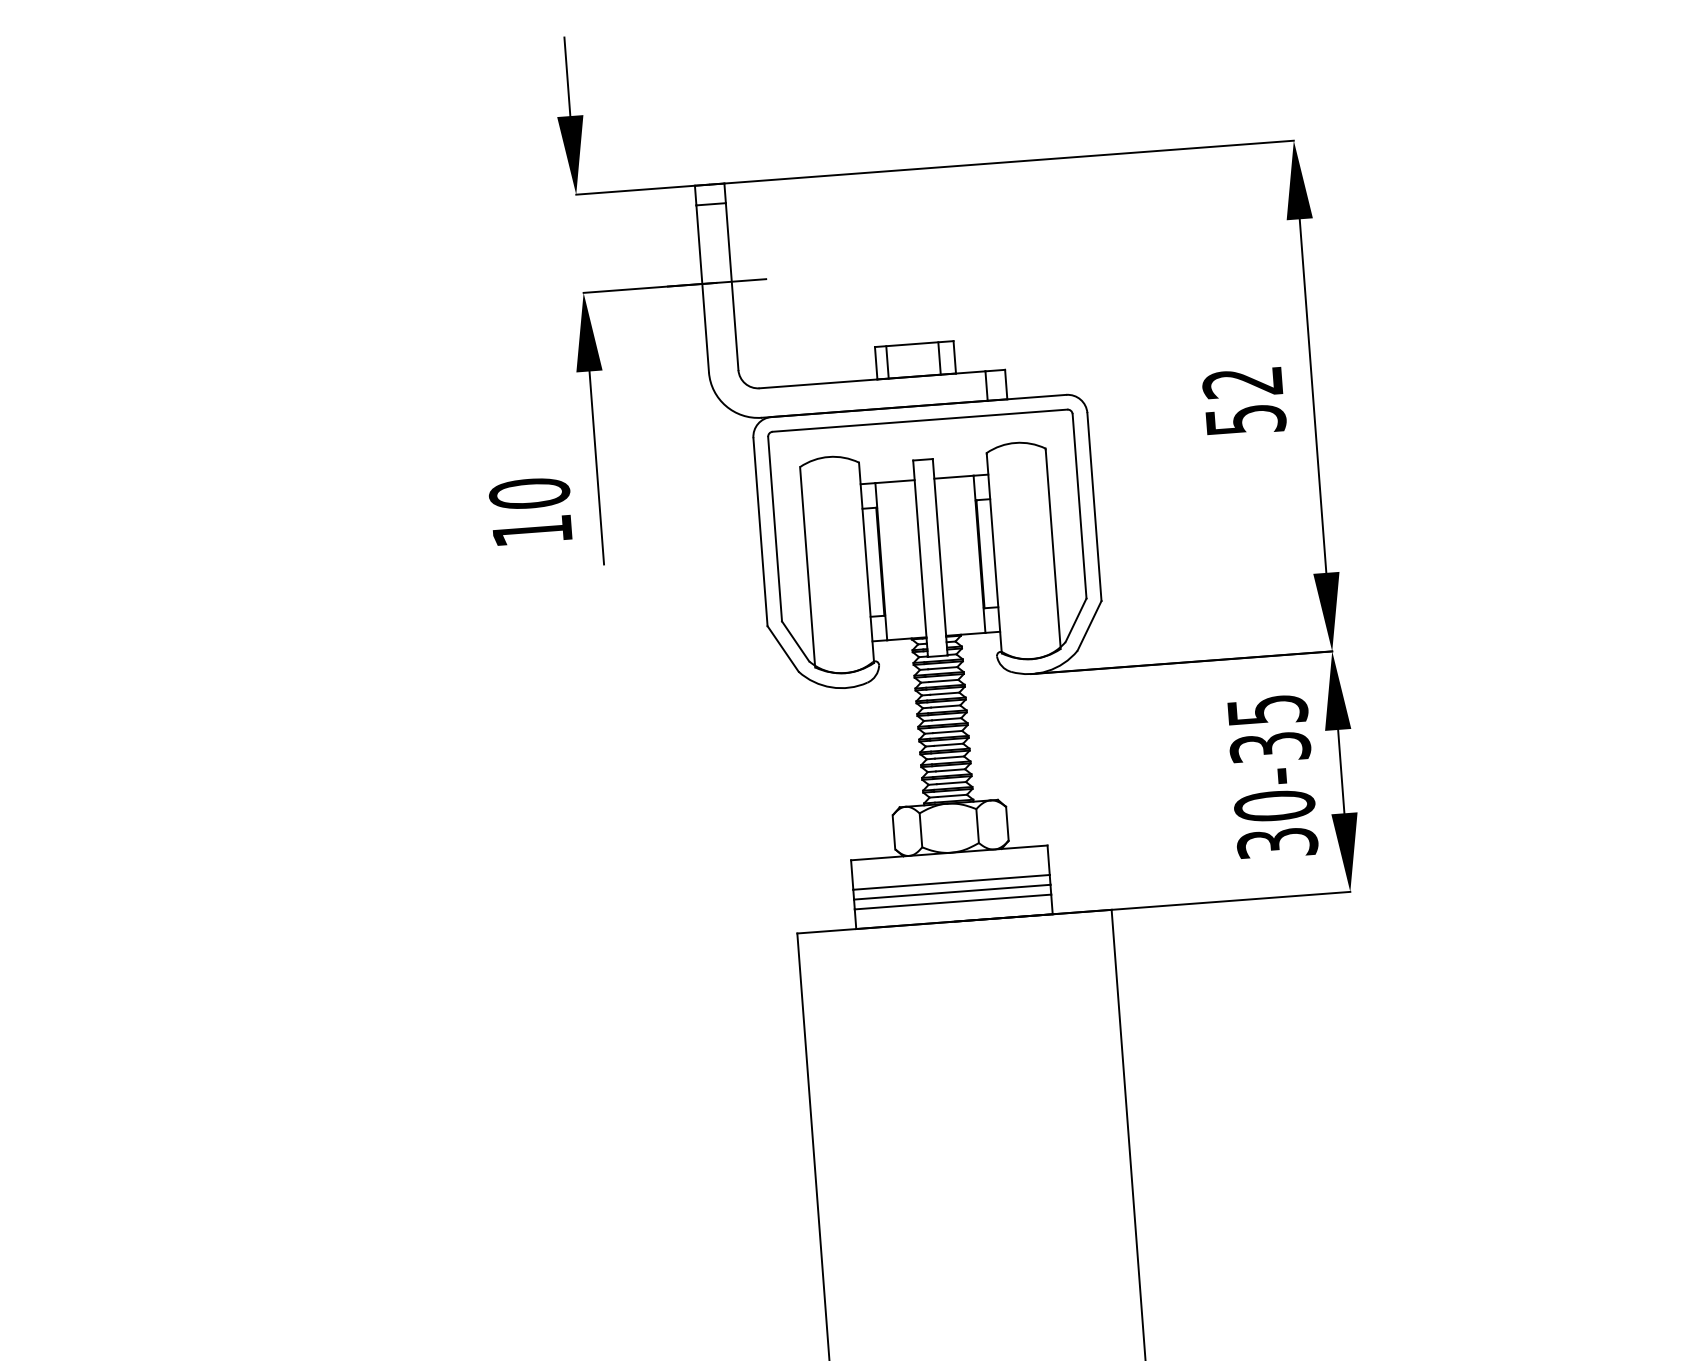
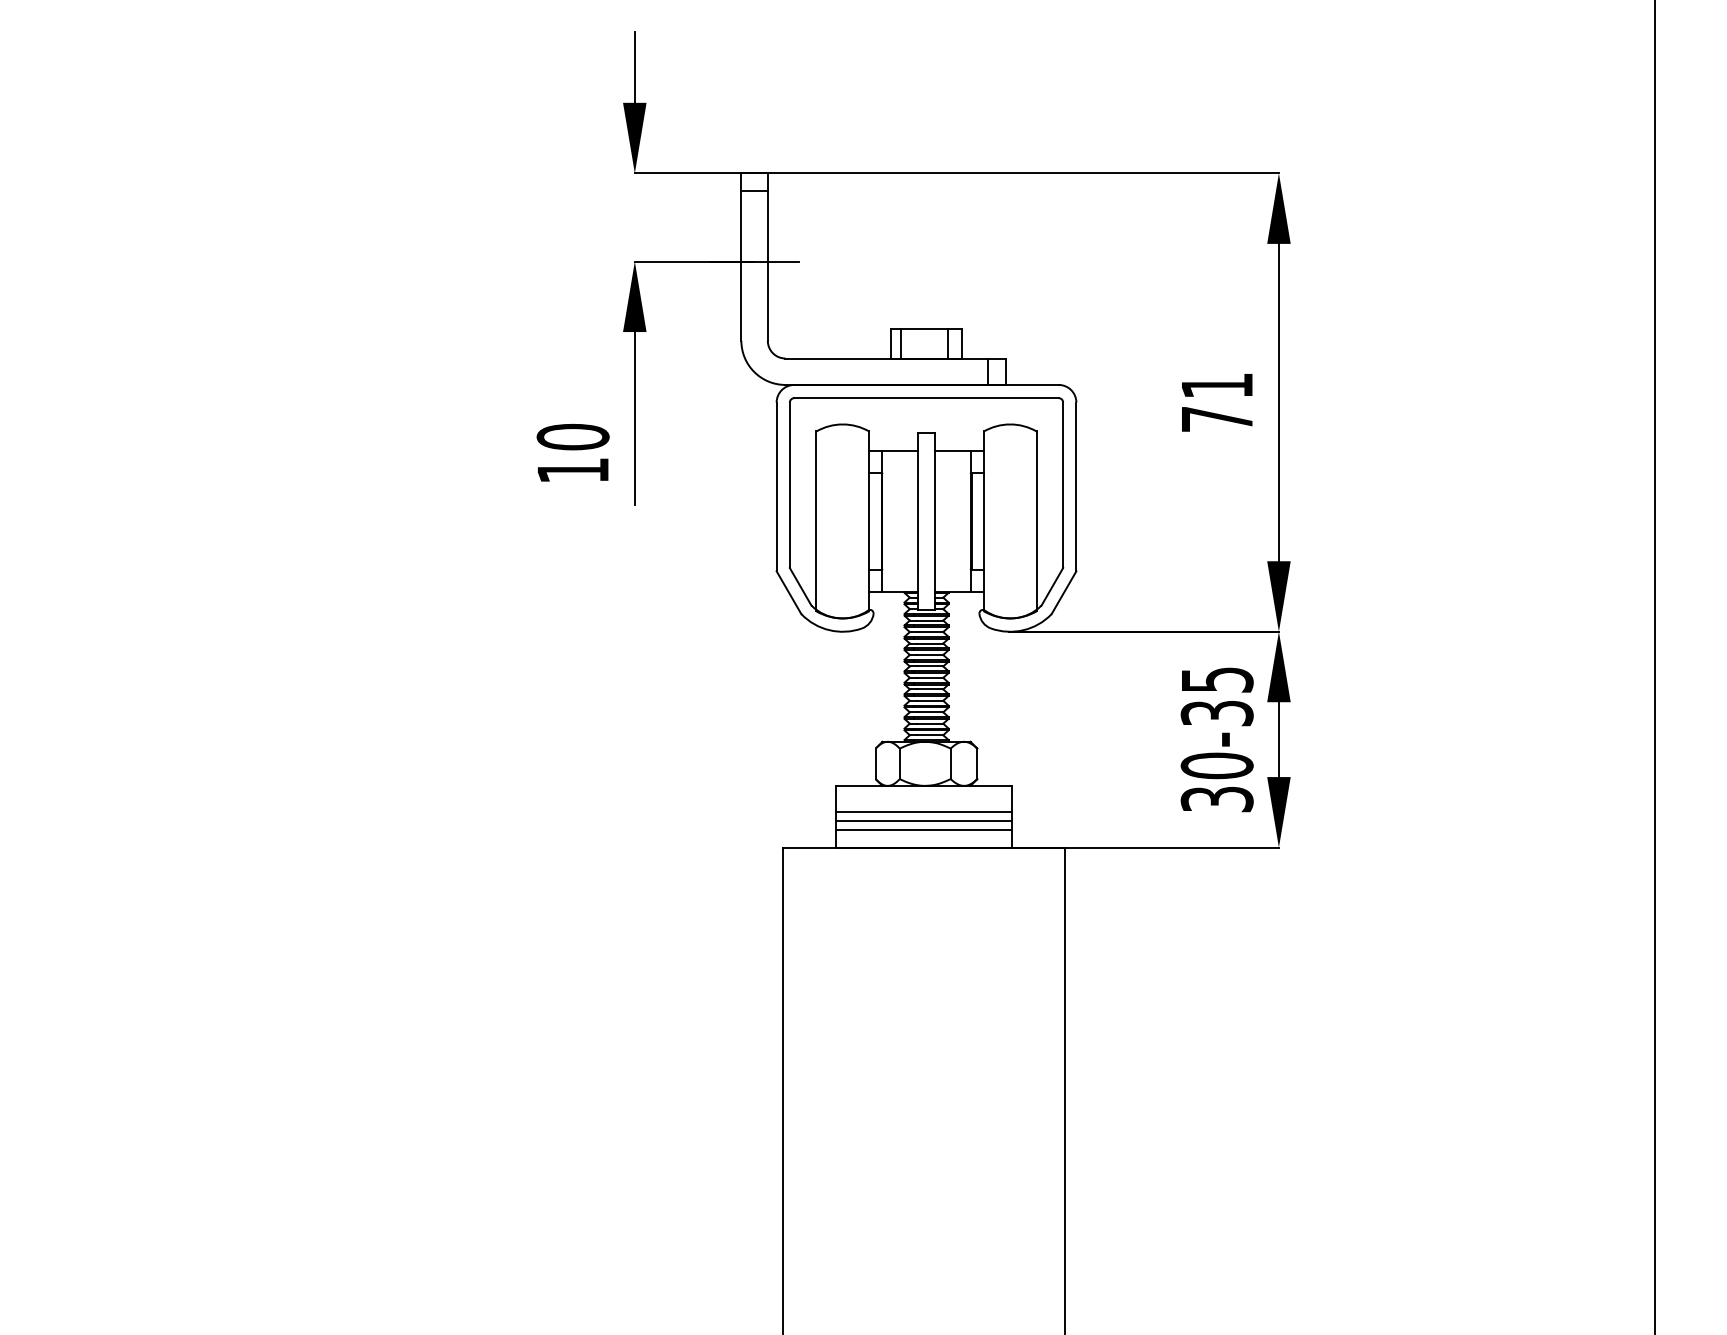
text: (1243, 401) -> (1216, 402), 52 -> 71

